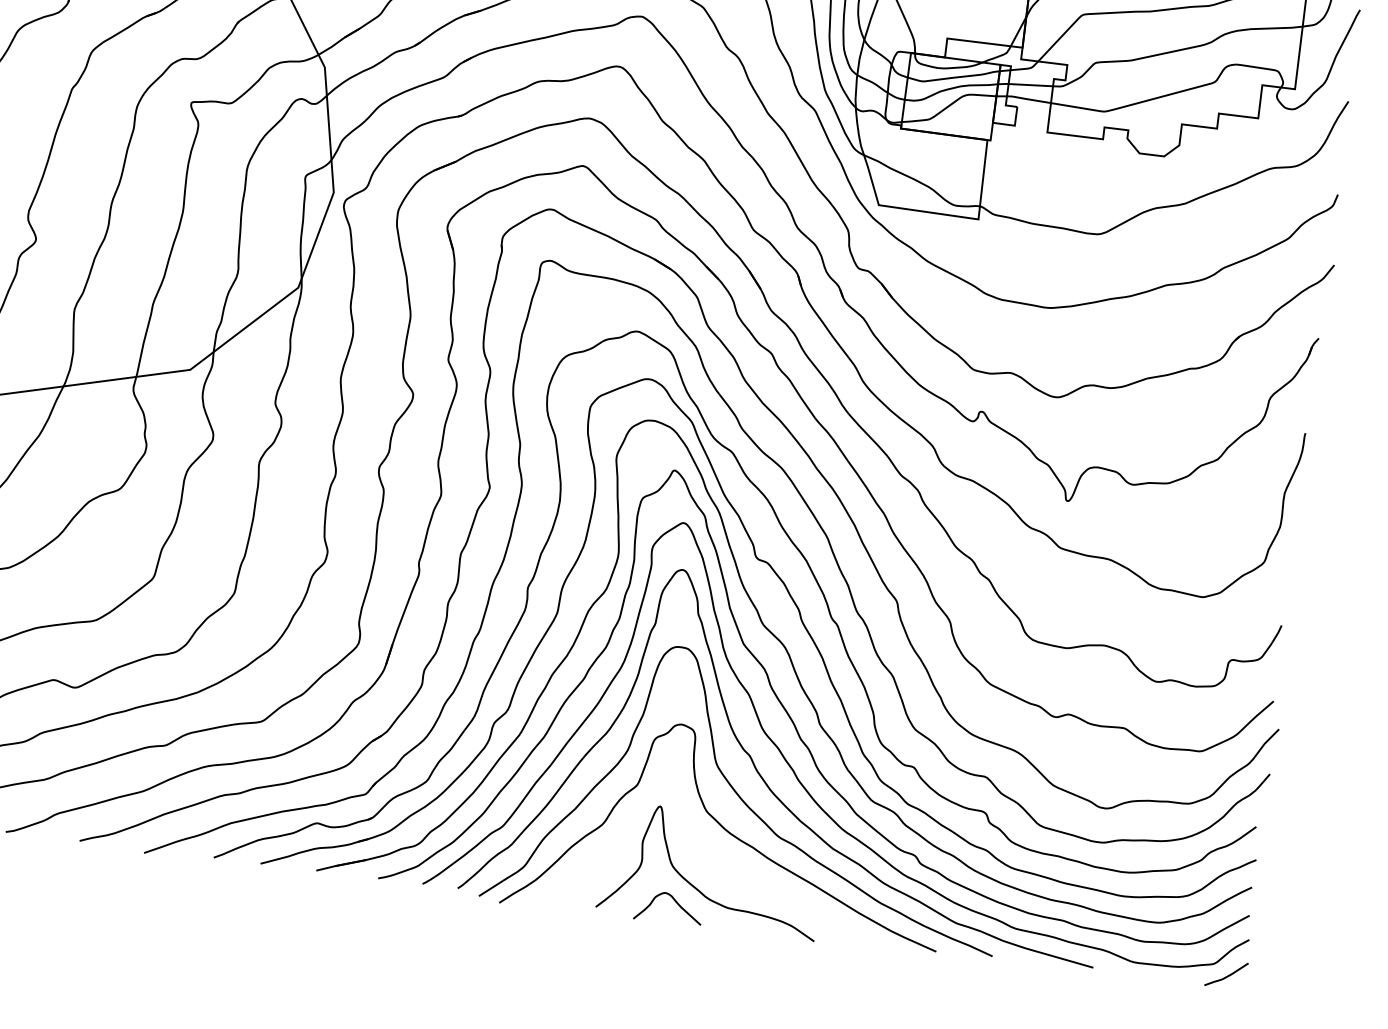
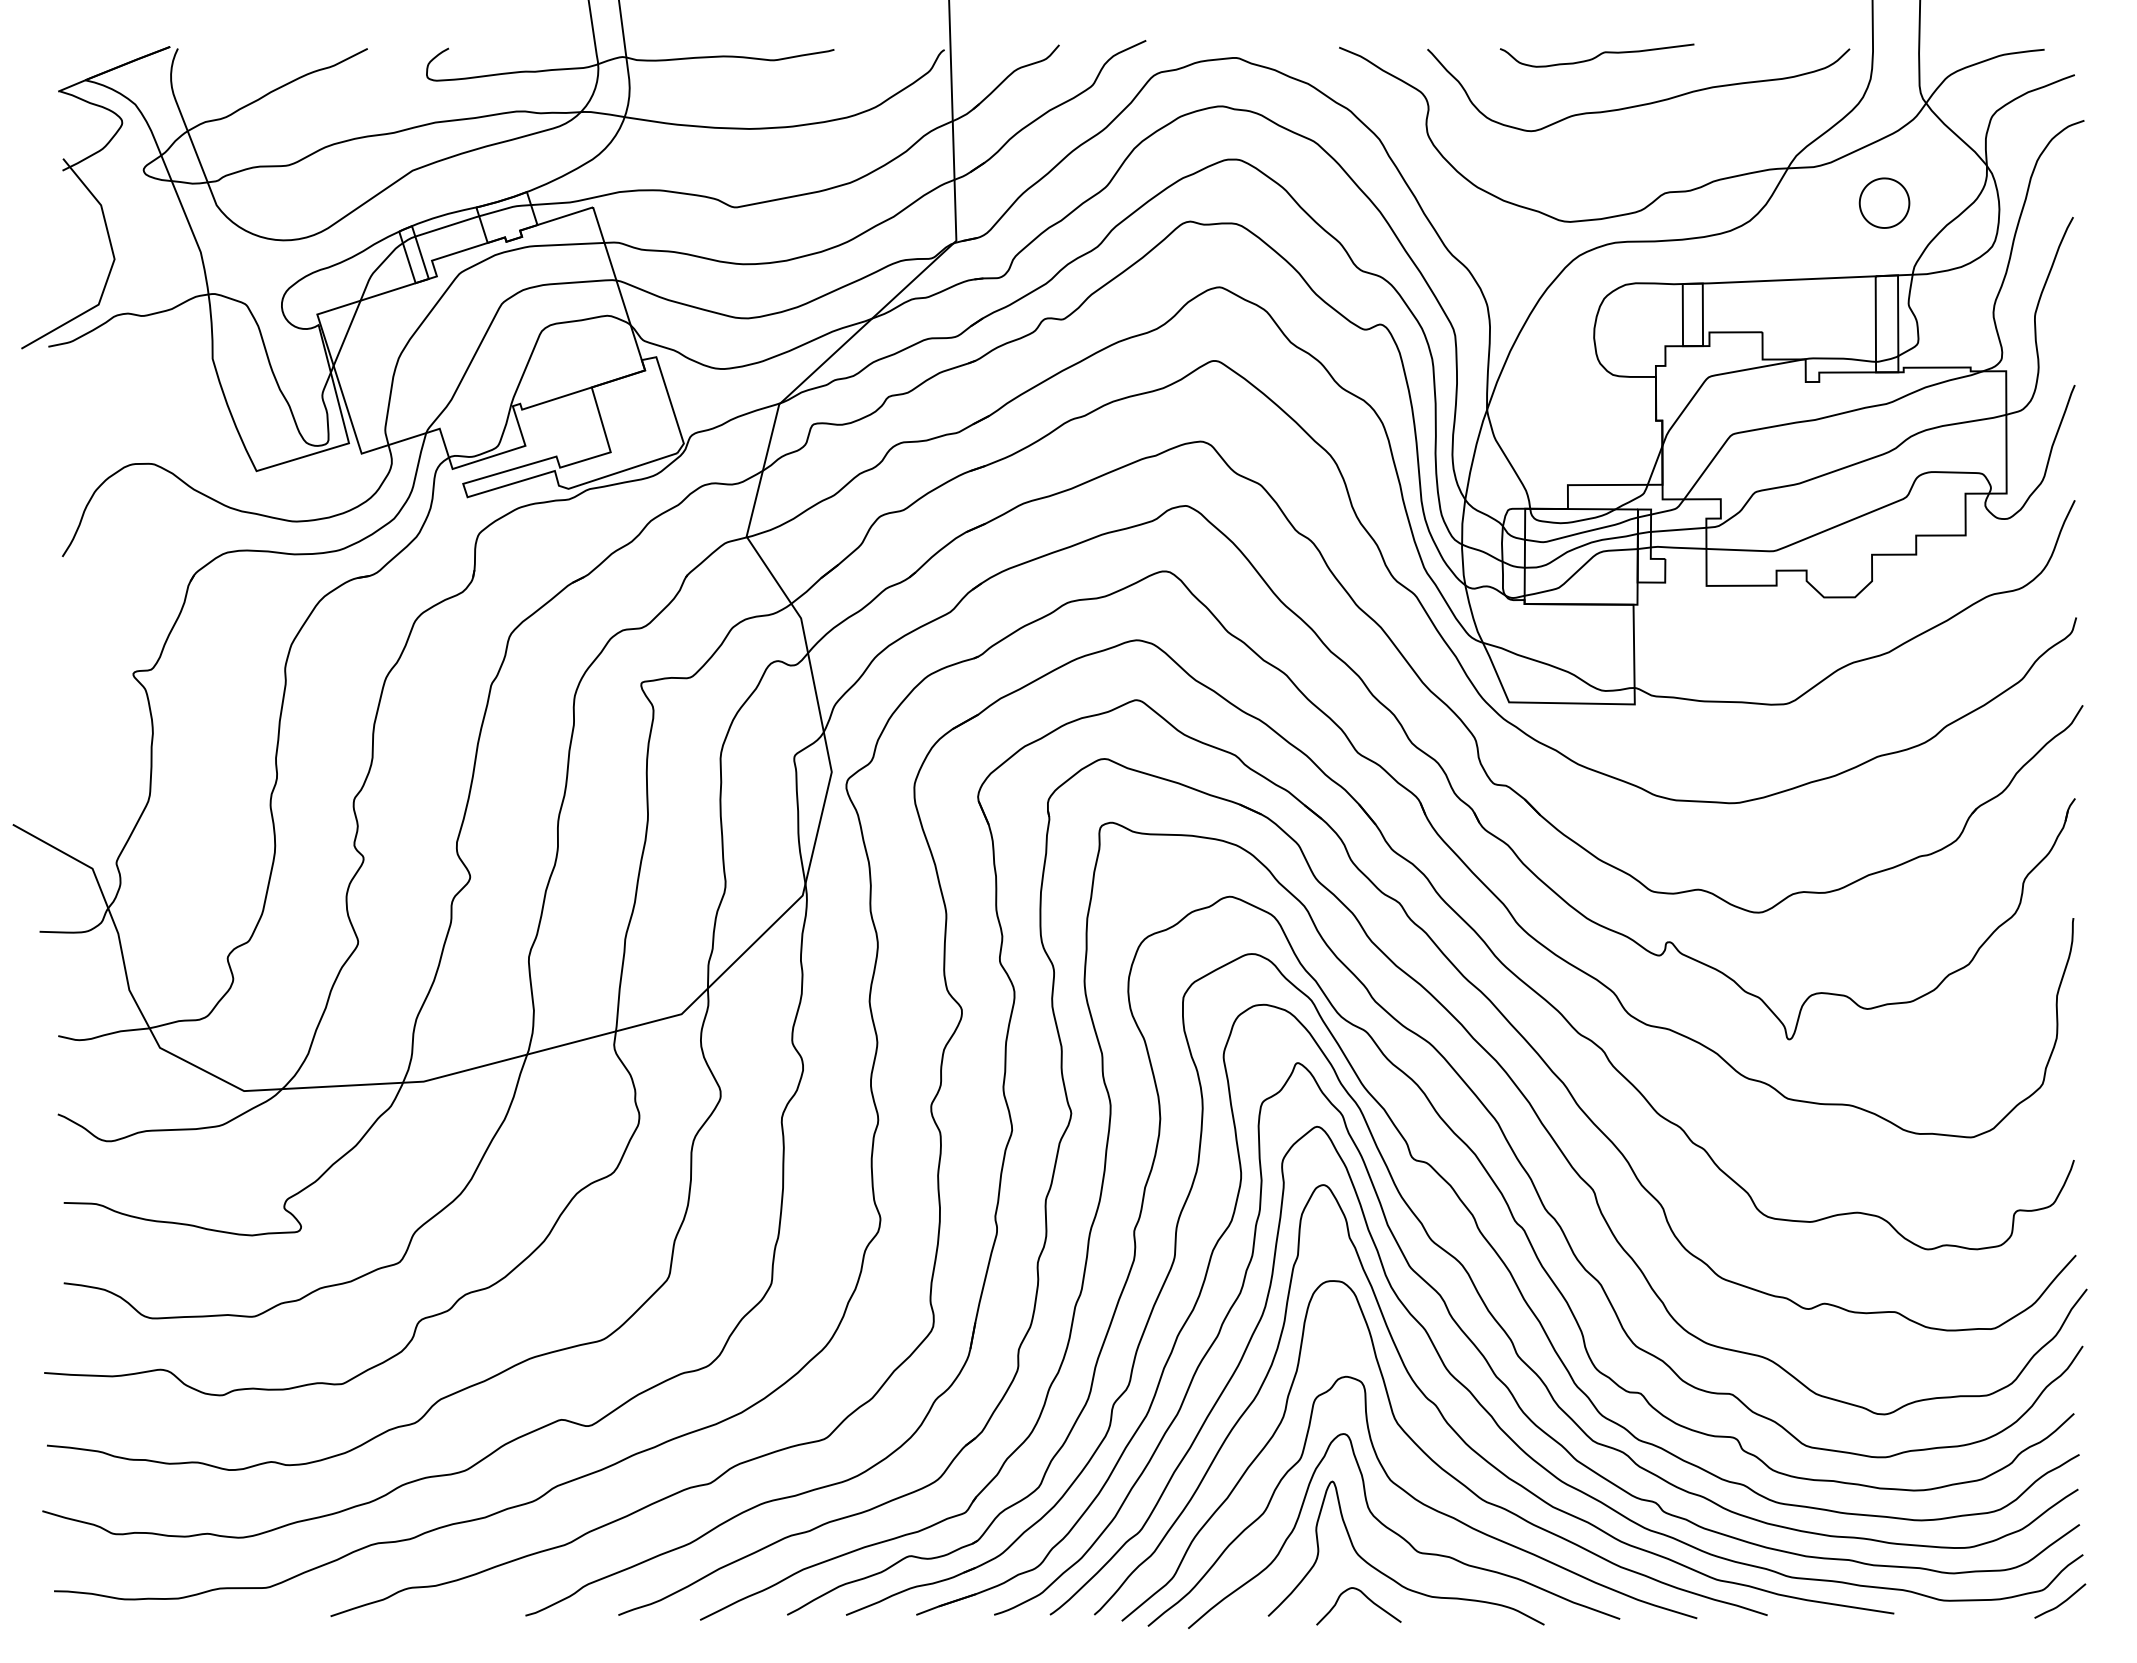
curve: (710, 857) -> (1402, 1536), added

